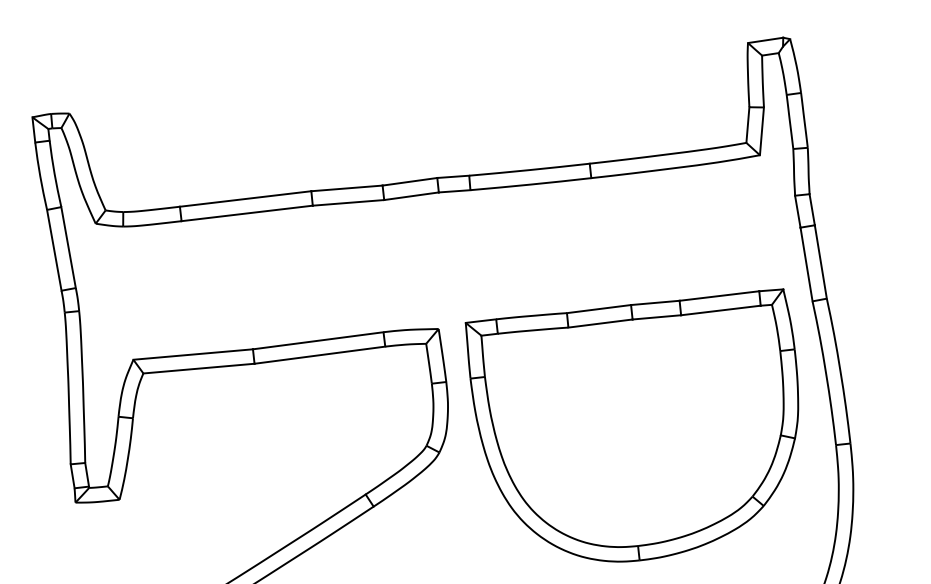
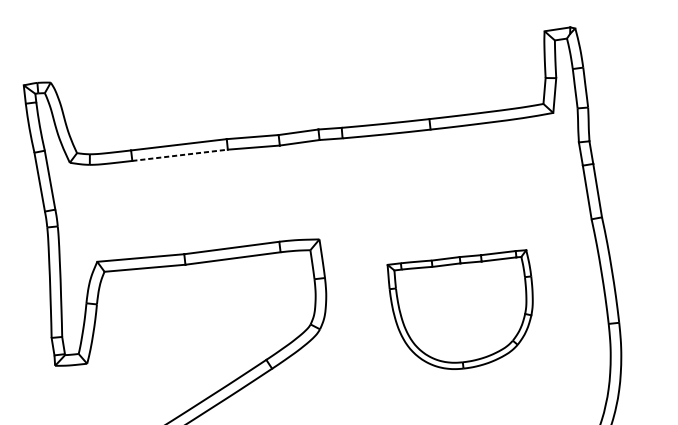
line: (247, 213) -> (180, 155), solid -> dashed
part: (631, 425) -> (459, 309), size x0.6

